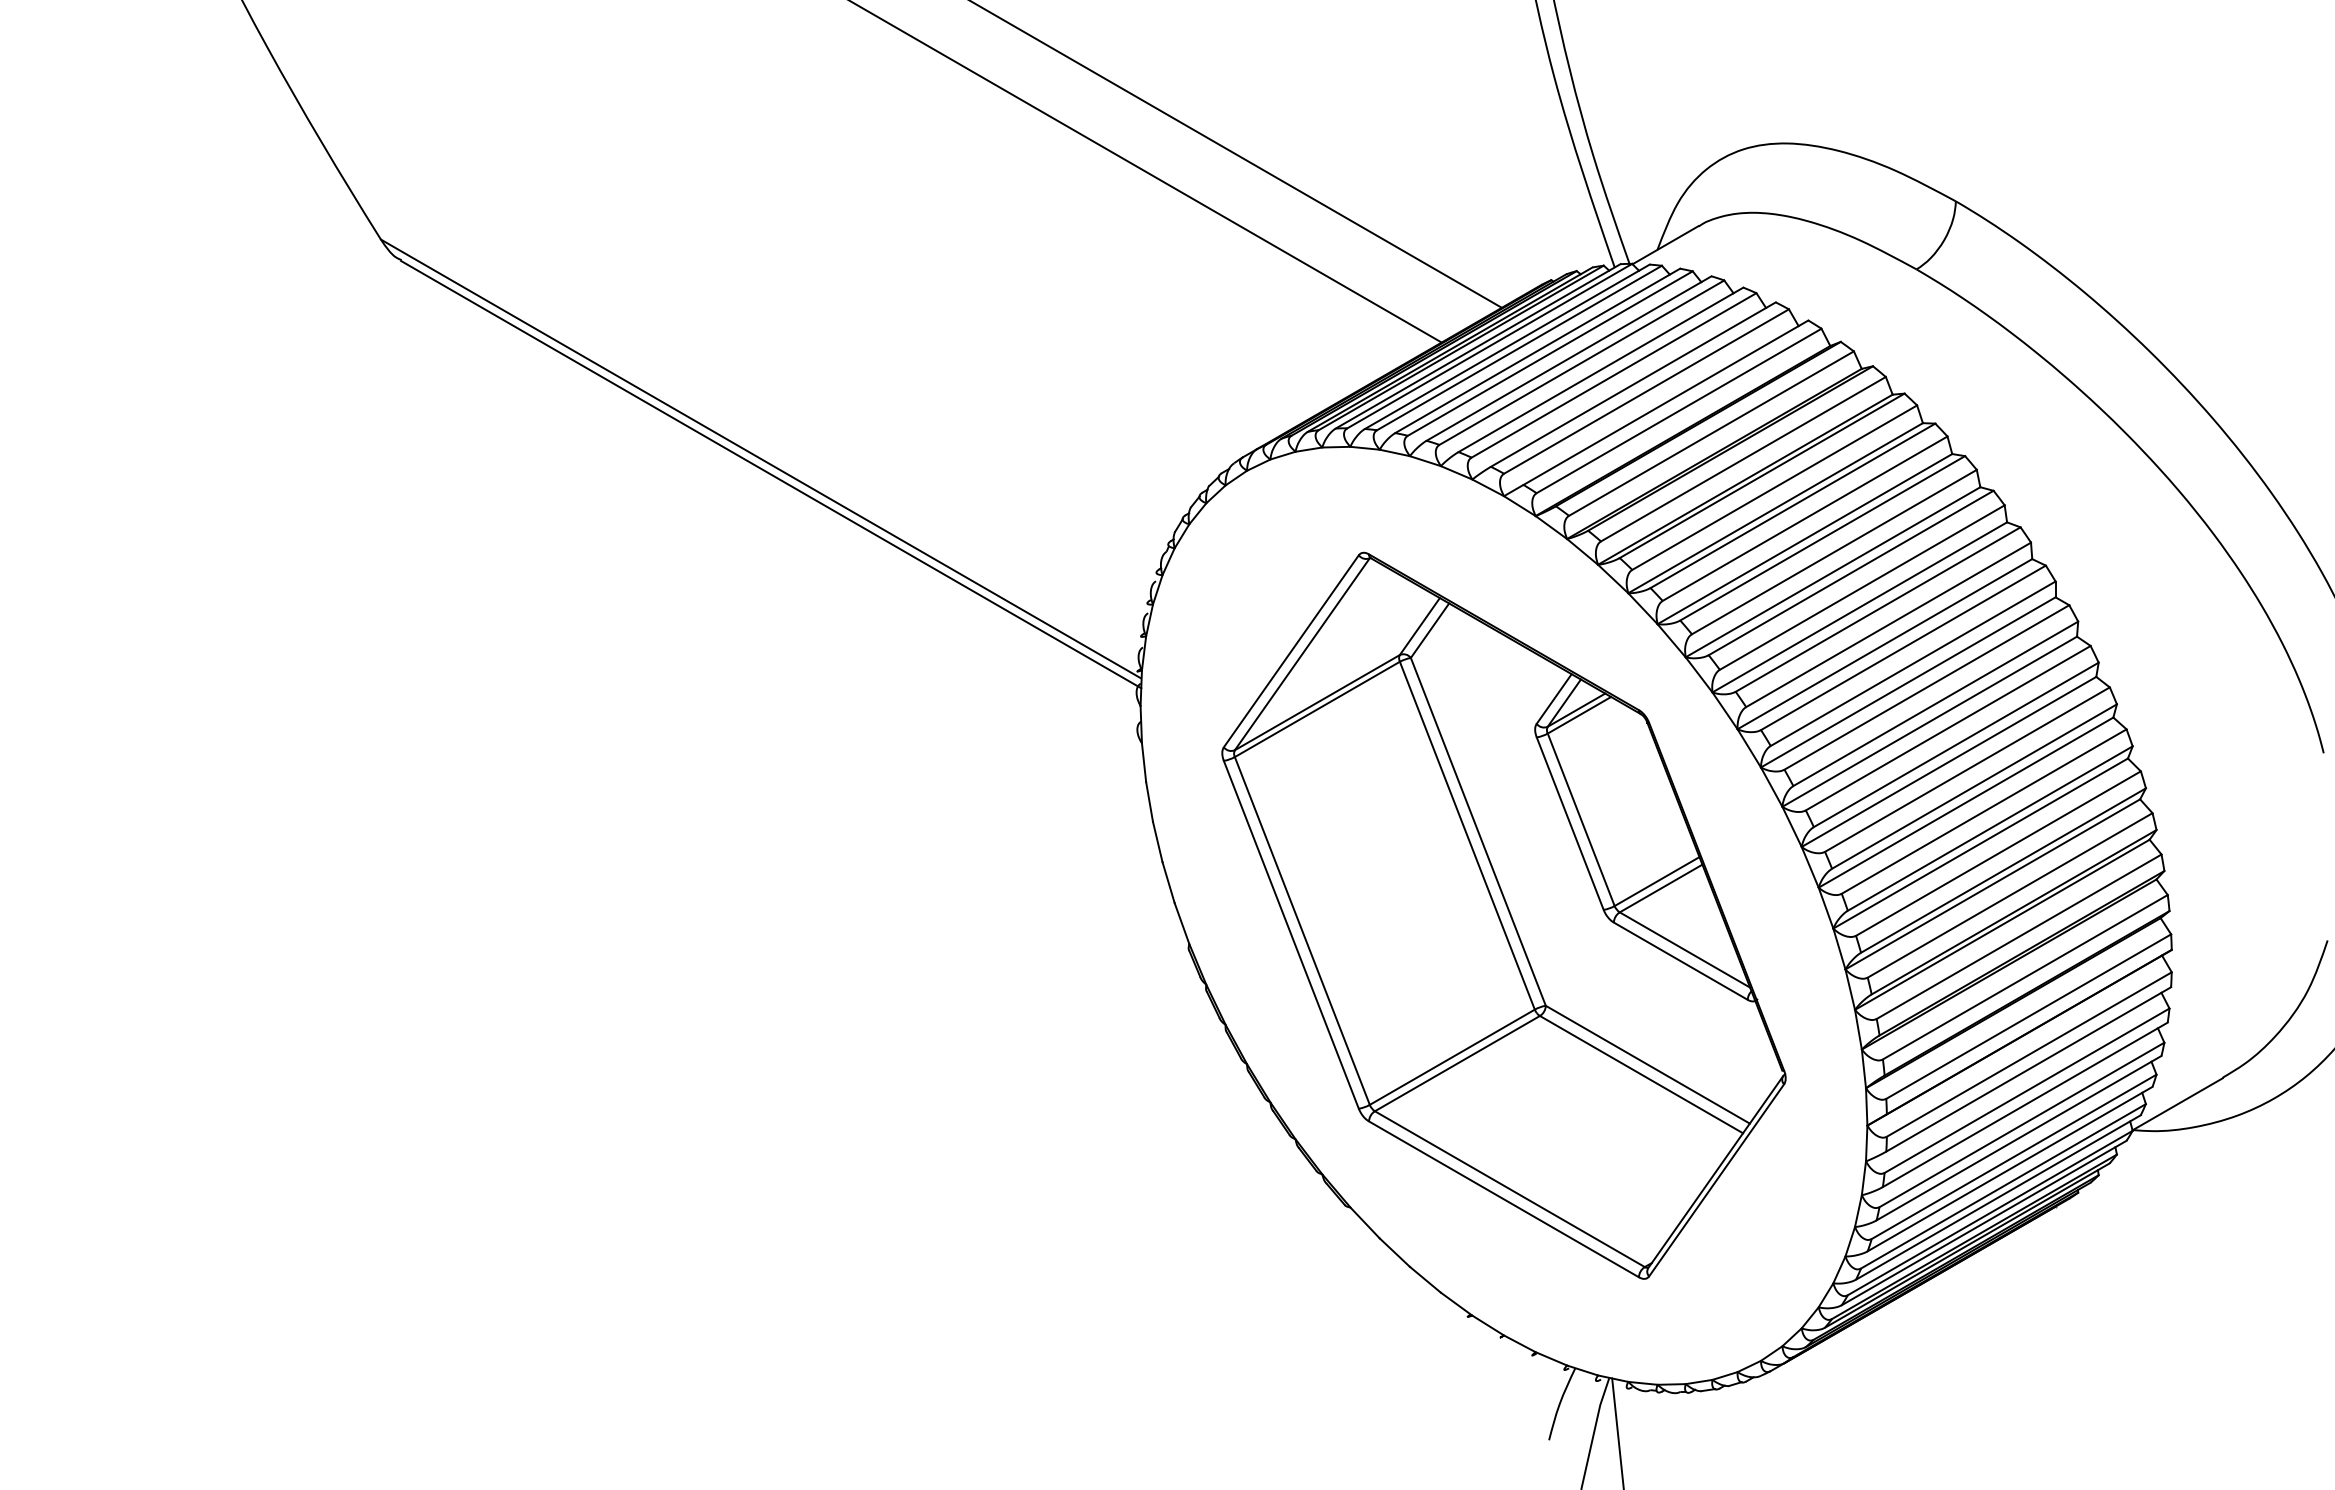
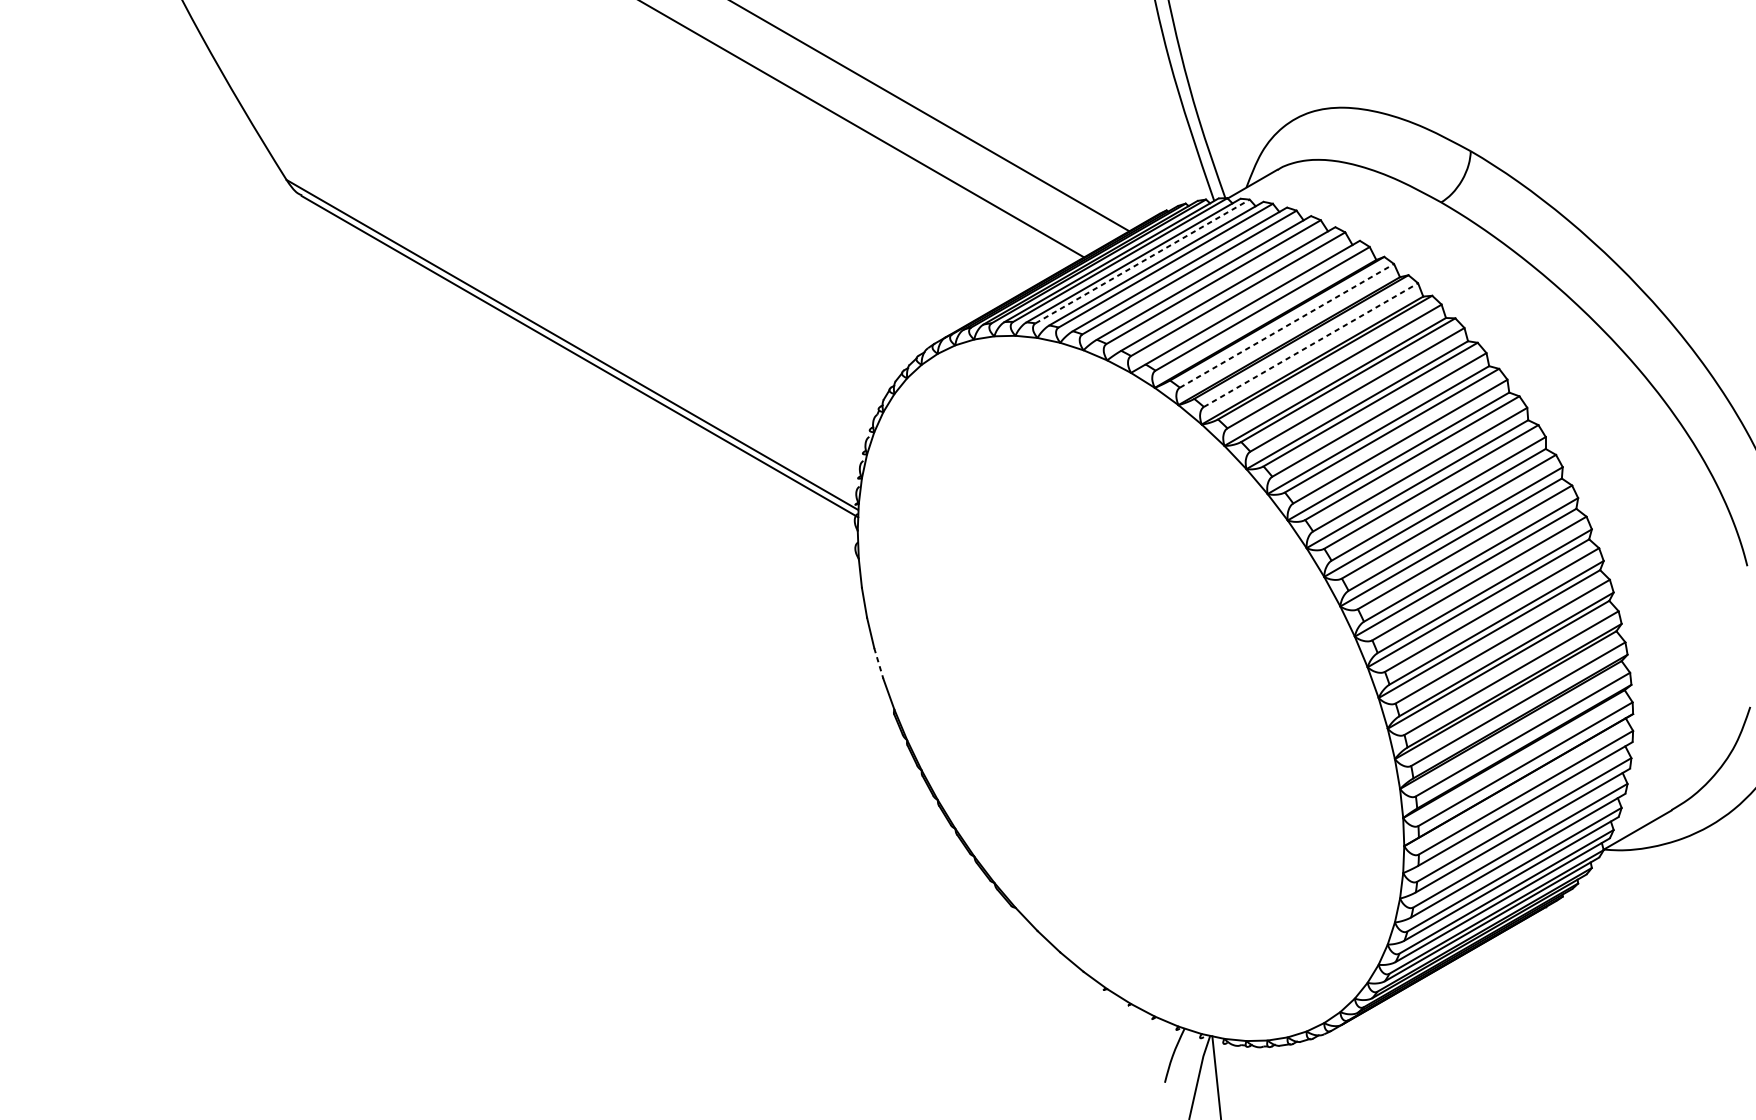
line: (1519, 347) -> (1142, 261), solid -> dashed
line: (1711, 433) -> (1287, 325), solid -> dashed
line: (1743, 458) -> (1311, 344), solid -> dashed
line: (1168, 883) -> (878, 664), solid -> dashed
part: (1503, 915) -> (1130, 688), removed

